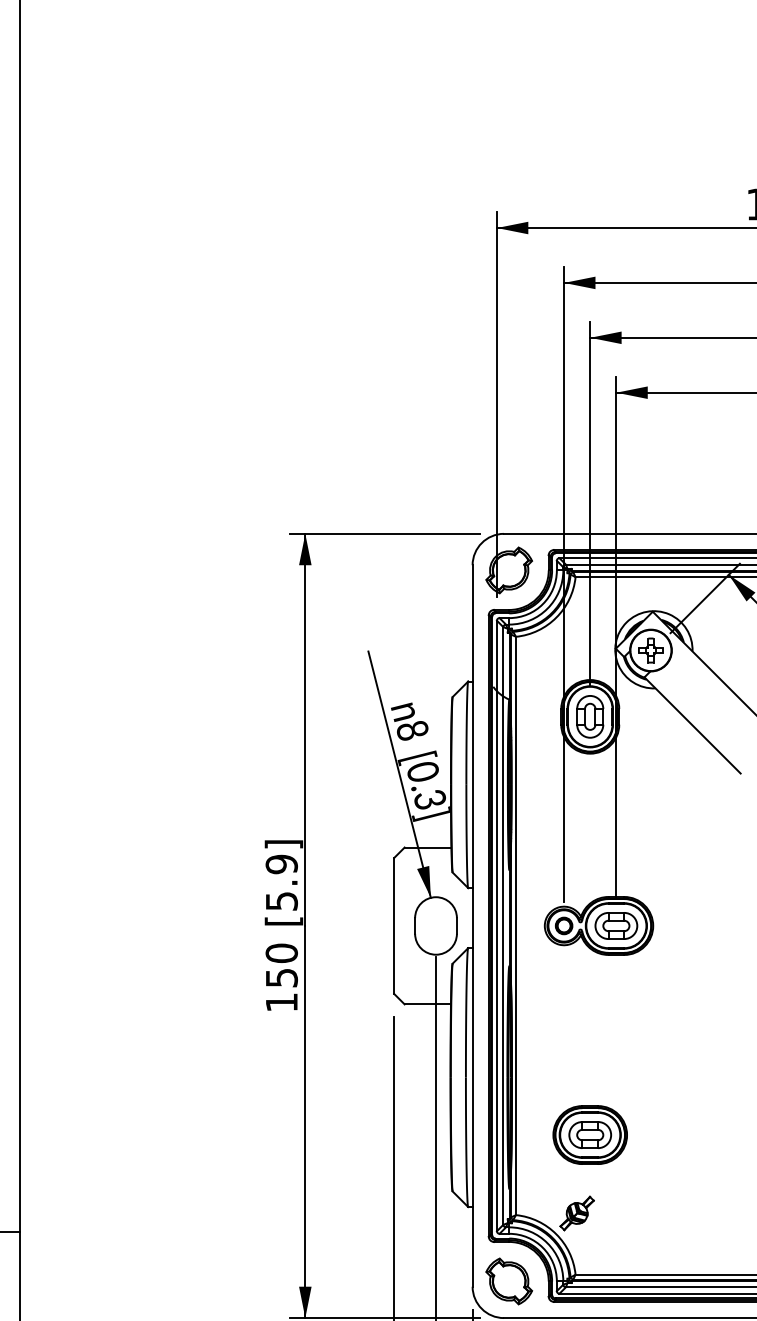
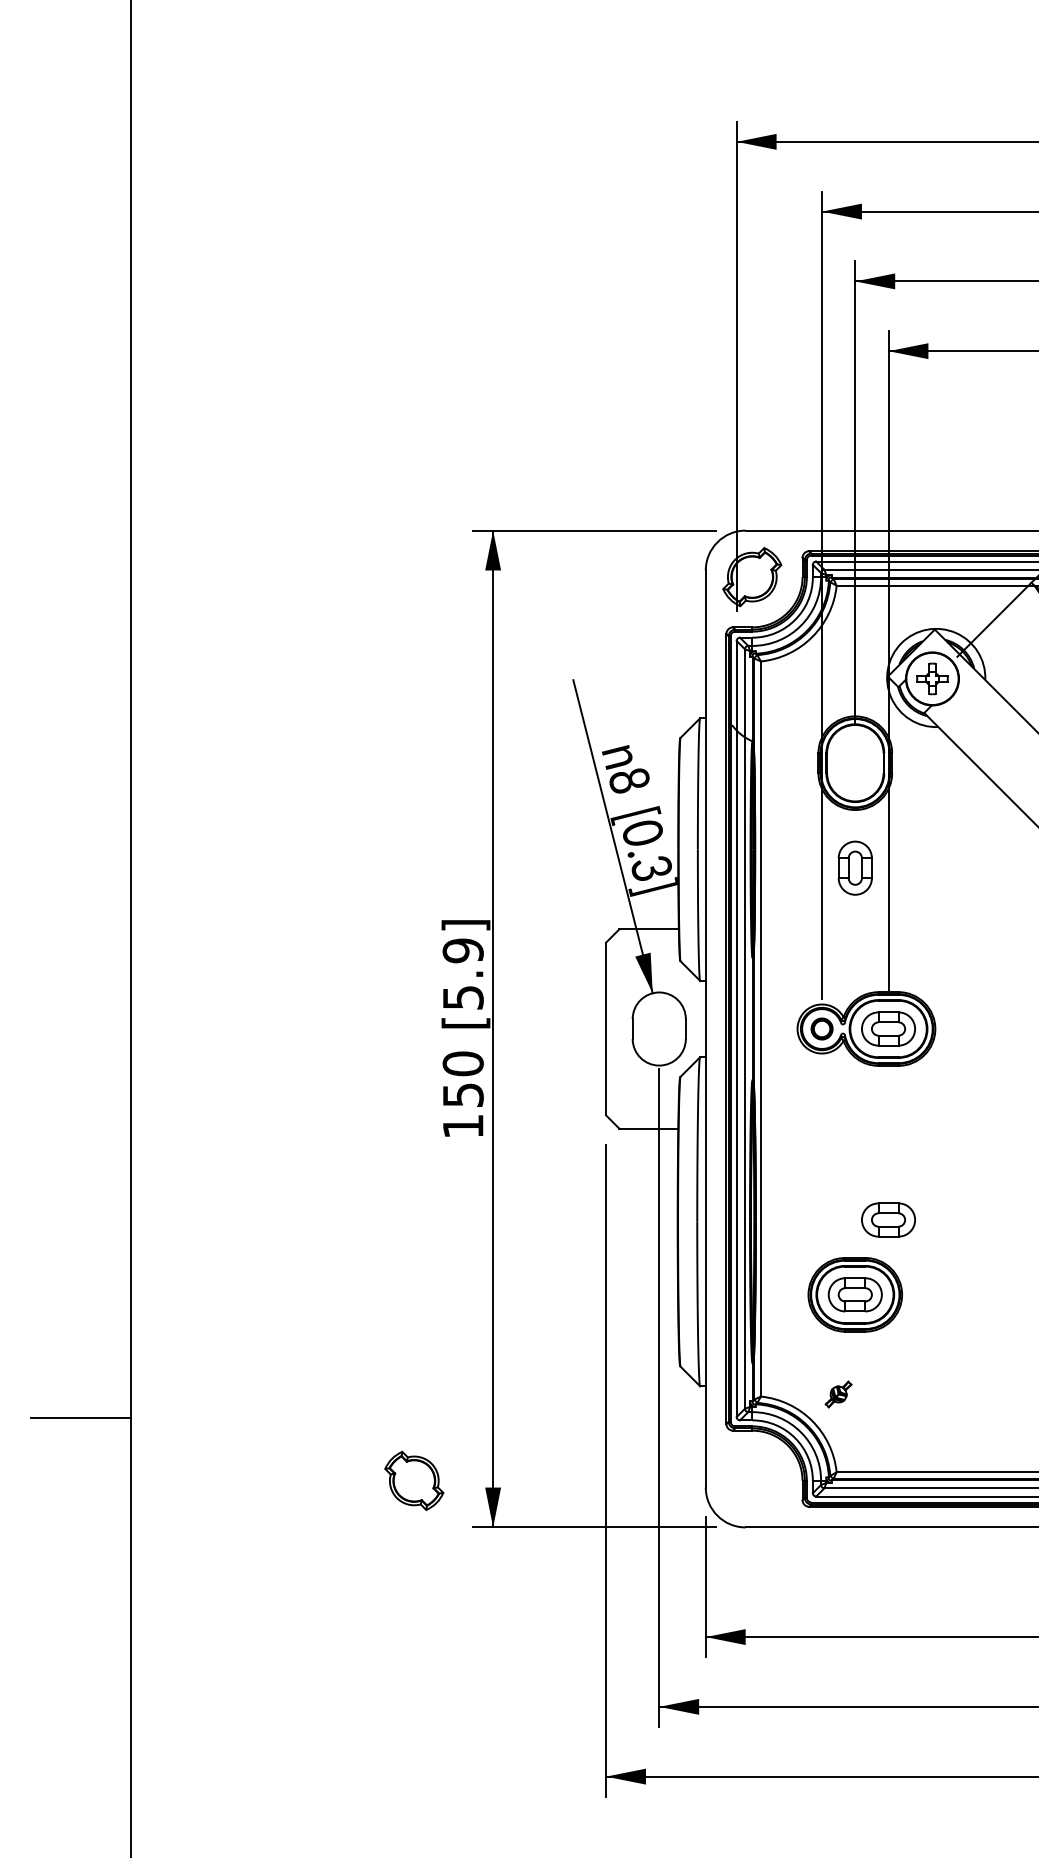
part: (589, 716) -> (854, 867), moved
part: (616, 1075) -> (888, 1219), added
part: (577, 1213) -> (838, 1394), size x0.6
part: (509, 1281) -> (414, 1480), moved

